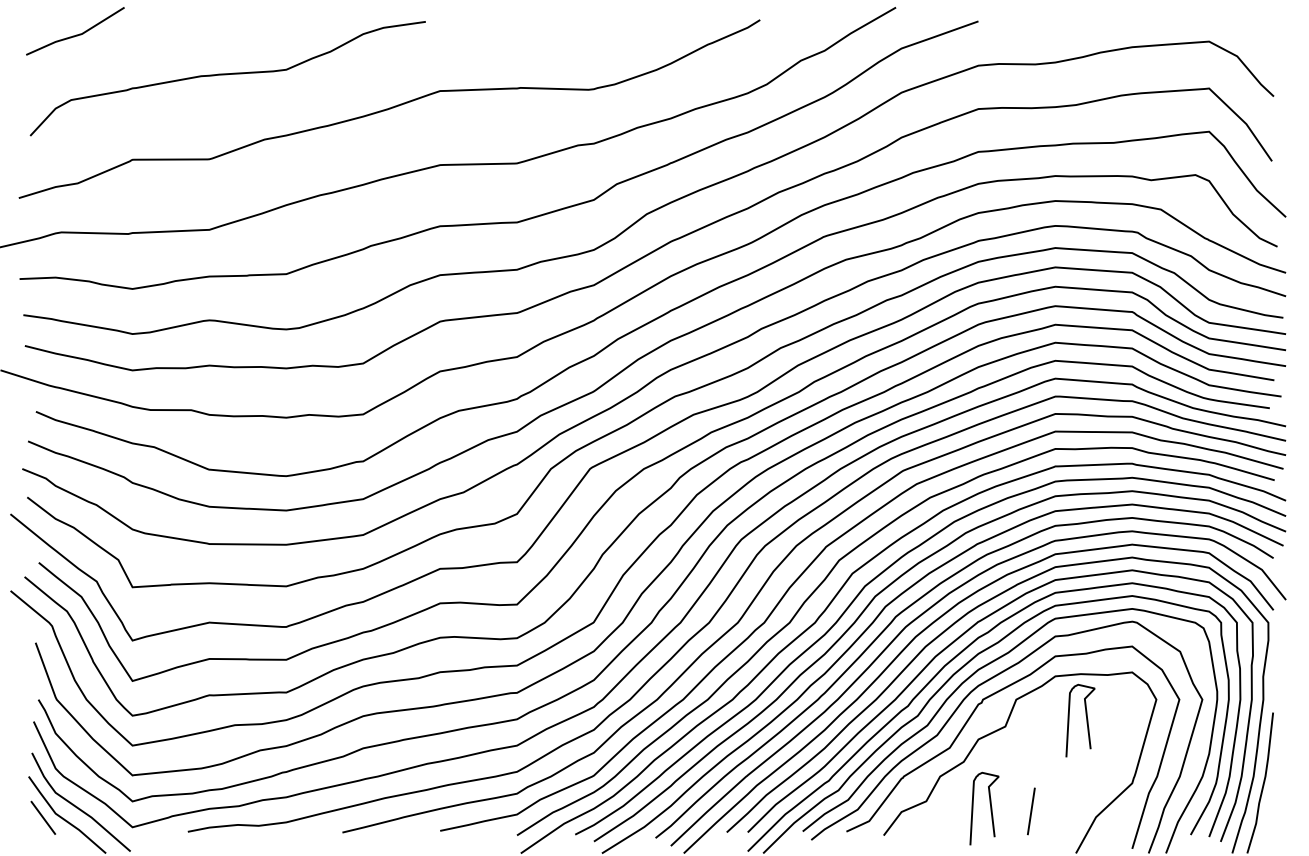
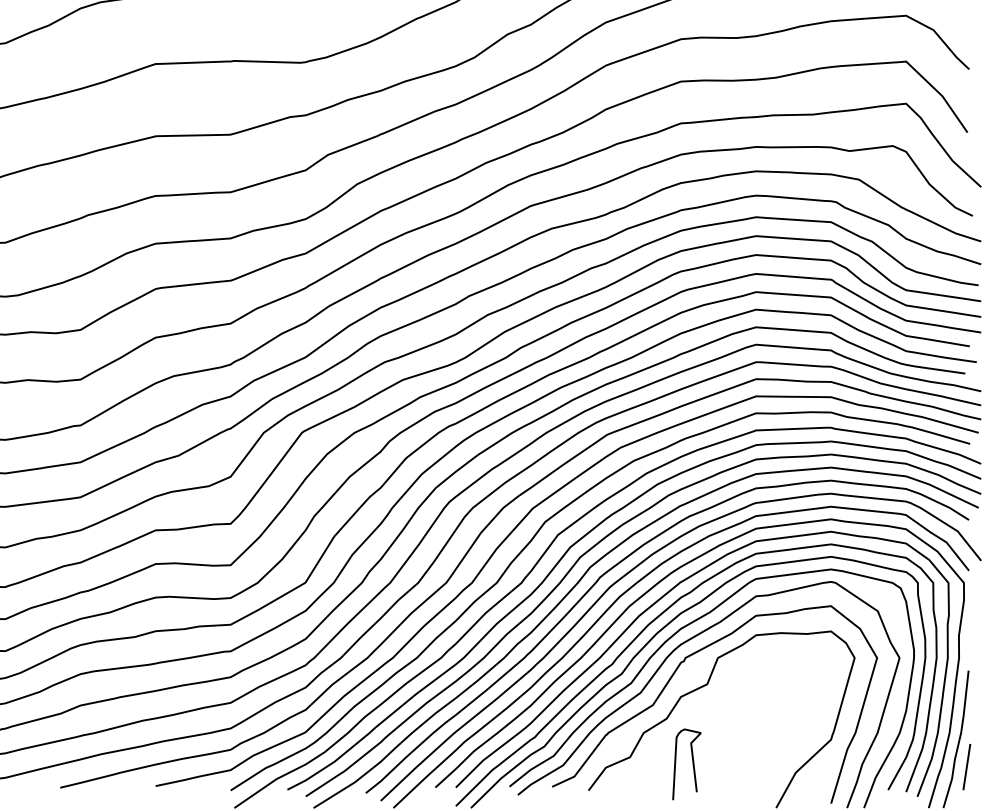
curve: (1086, 720) -> (786, 678), removed
line: (1031, 811) -> (967, 767), moved

